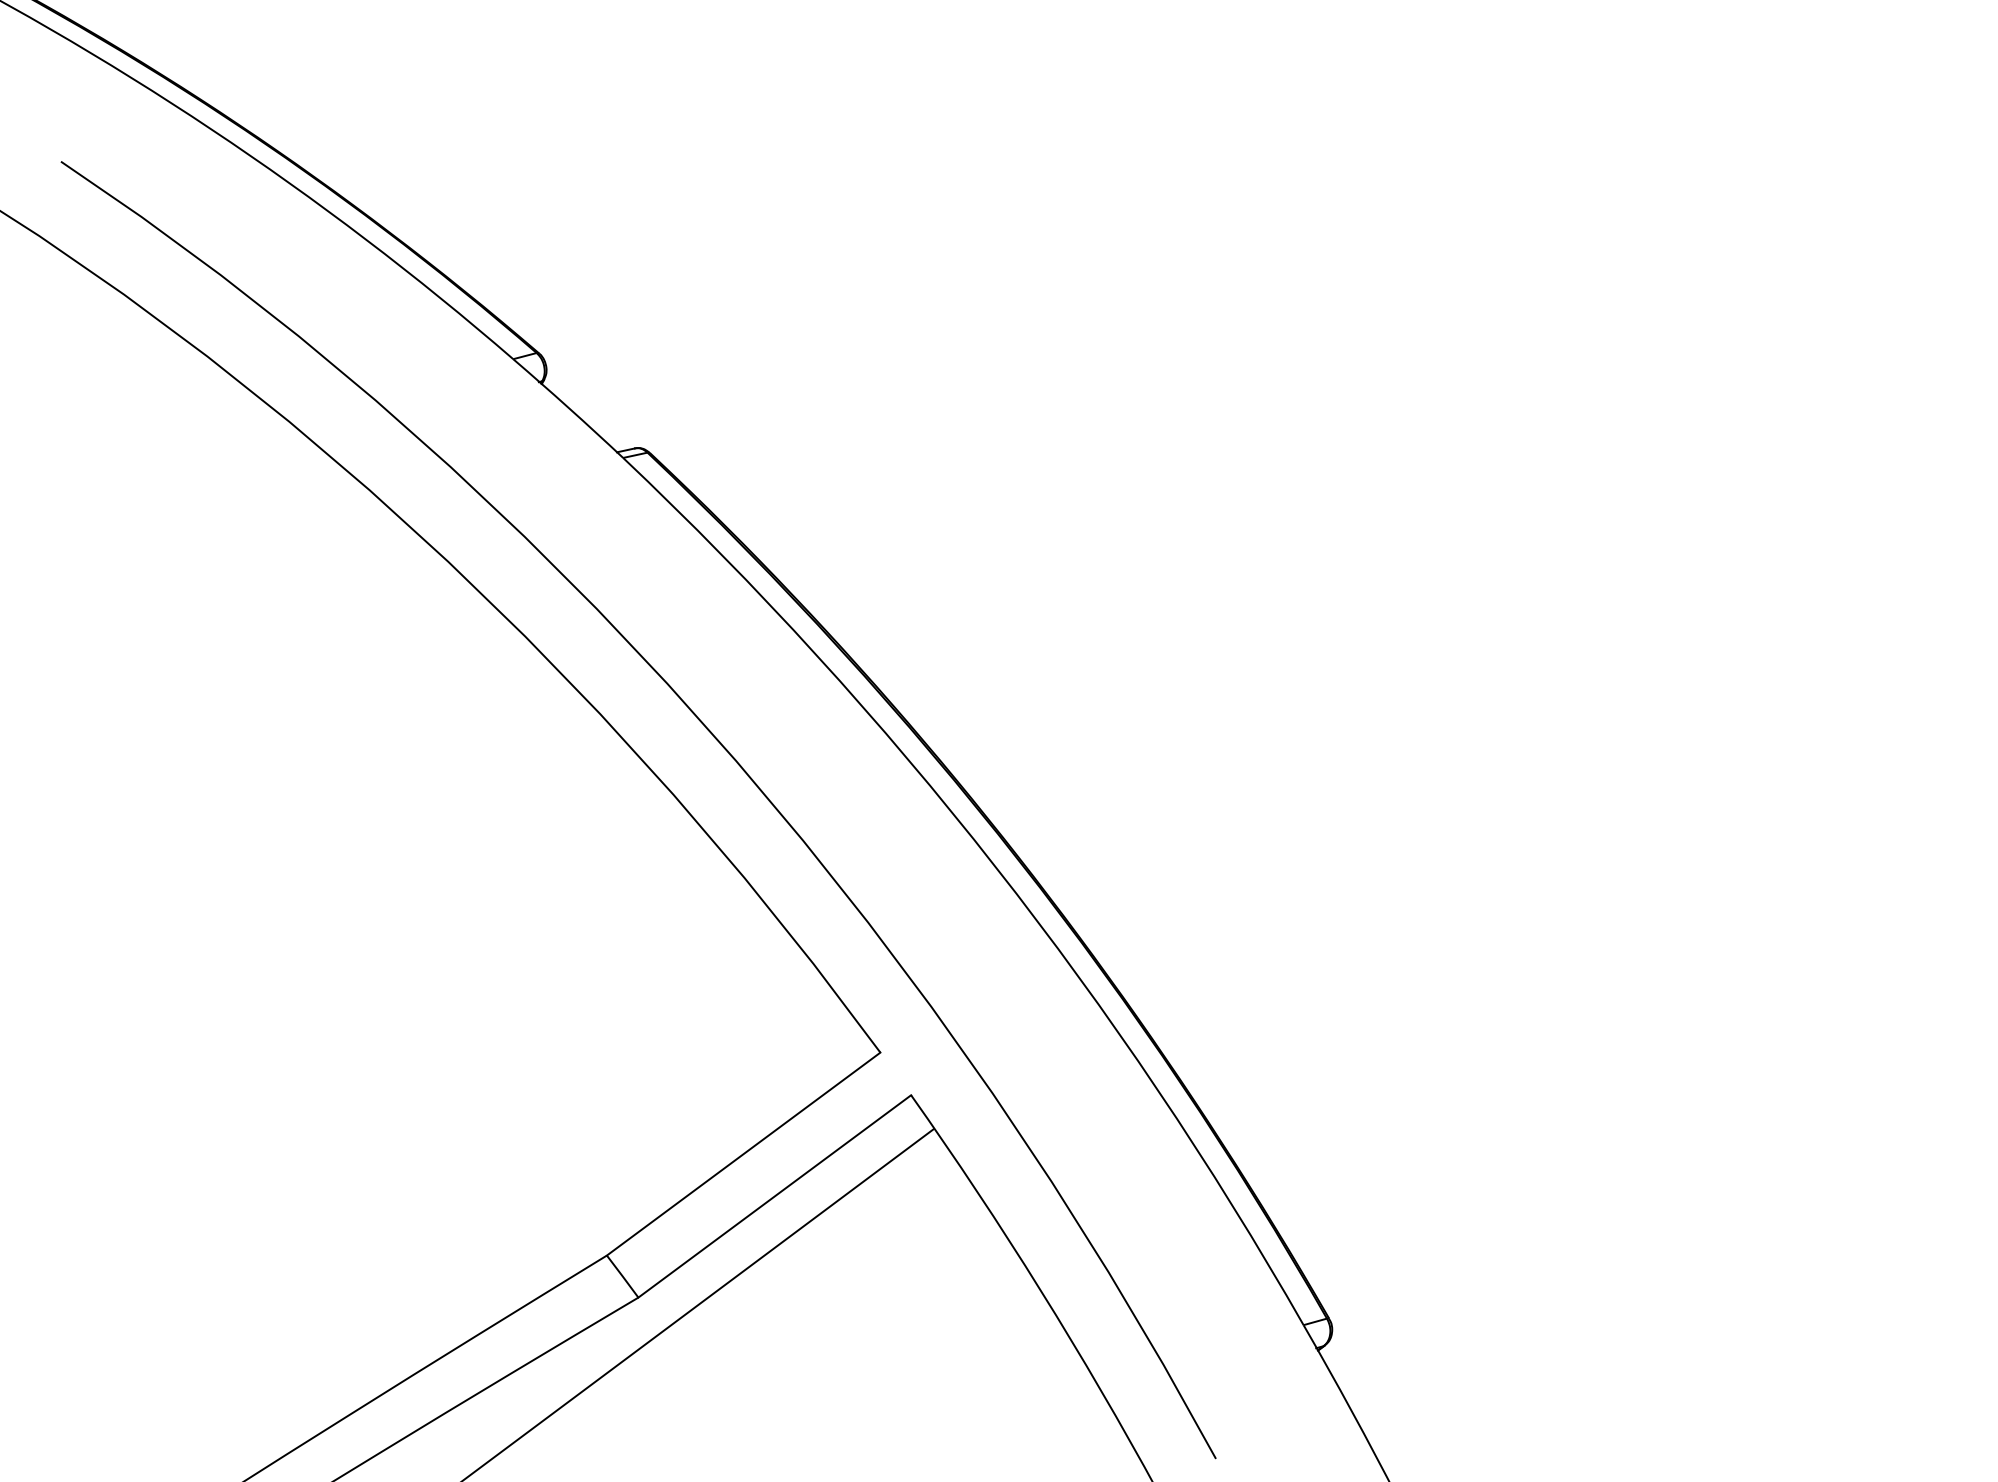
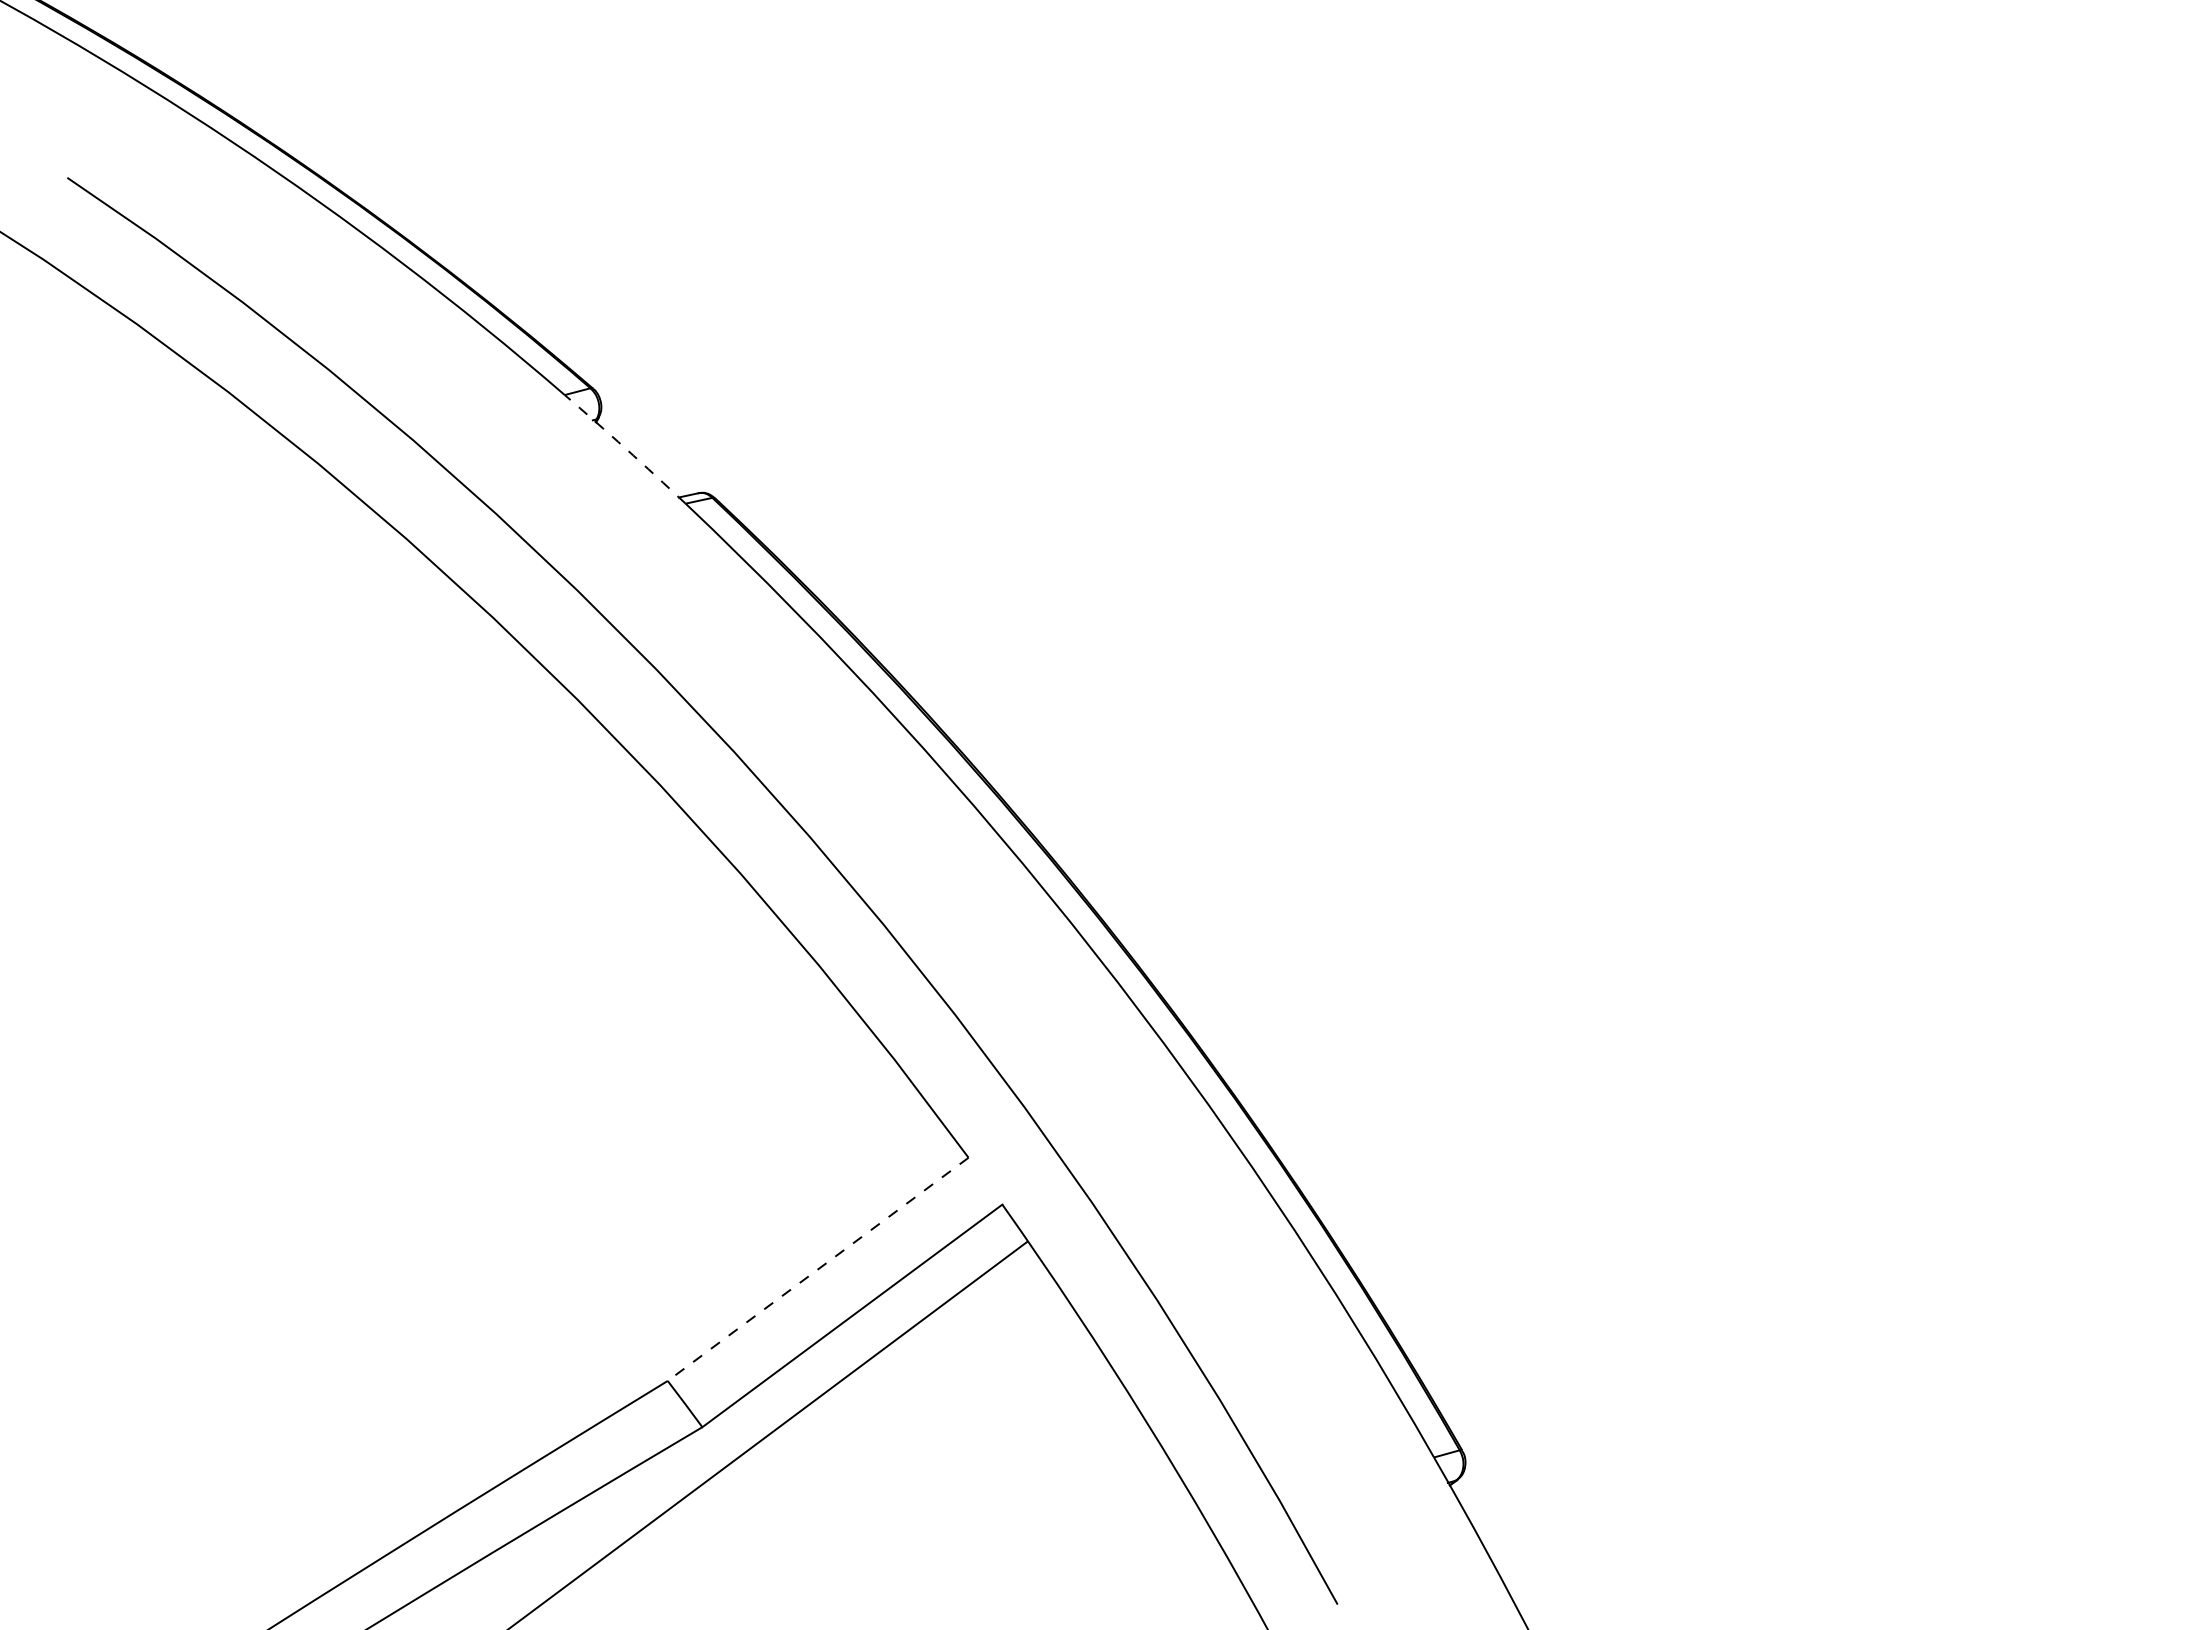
arc: (568, 407) -> (625, 448), solid -> dashed
line: (743, 1154) -> (817, 1269), solid -> dashed

